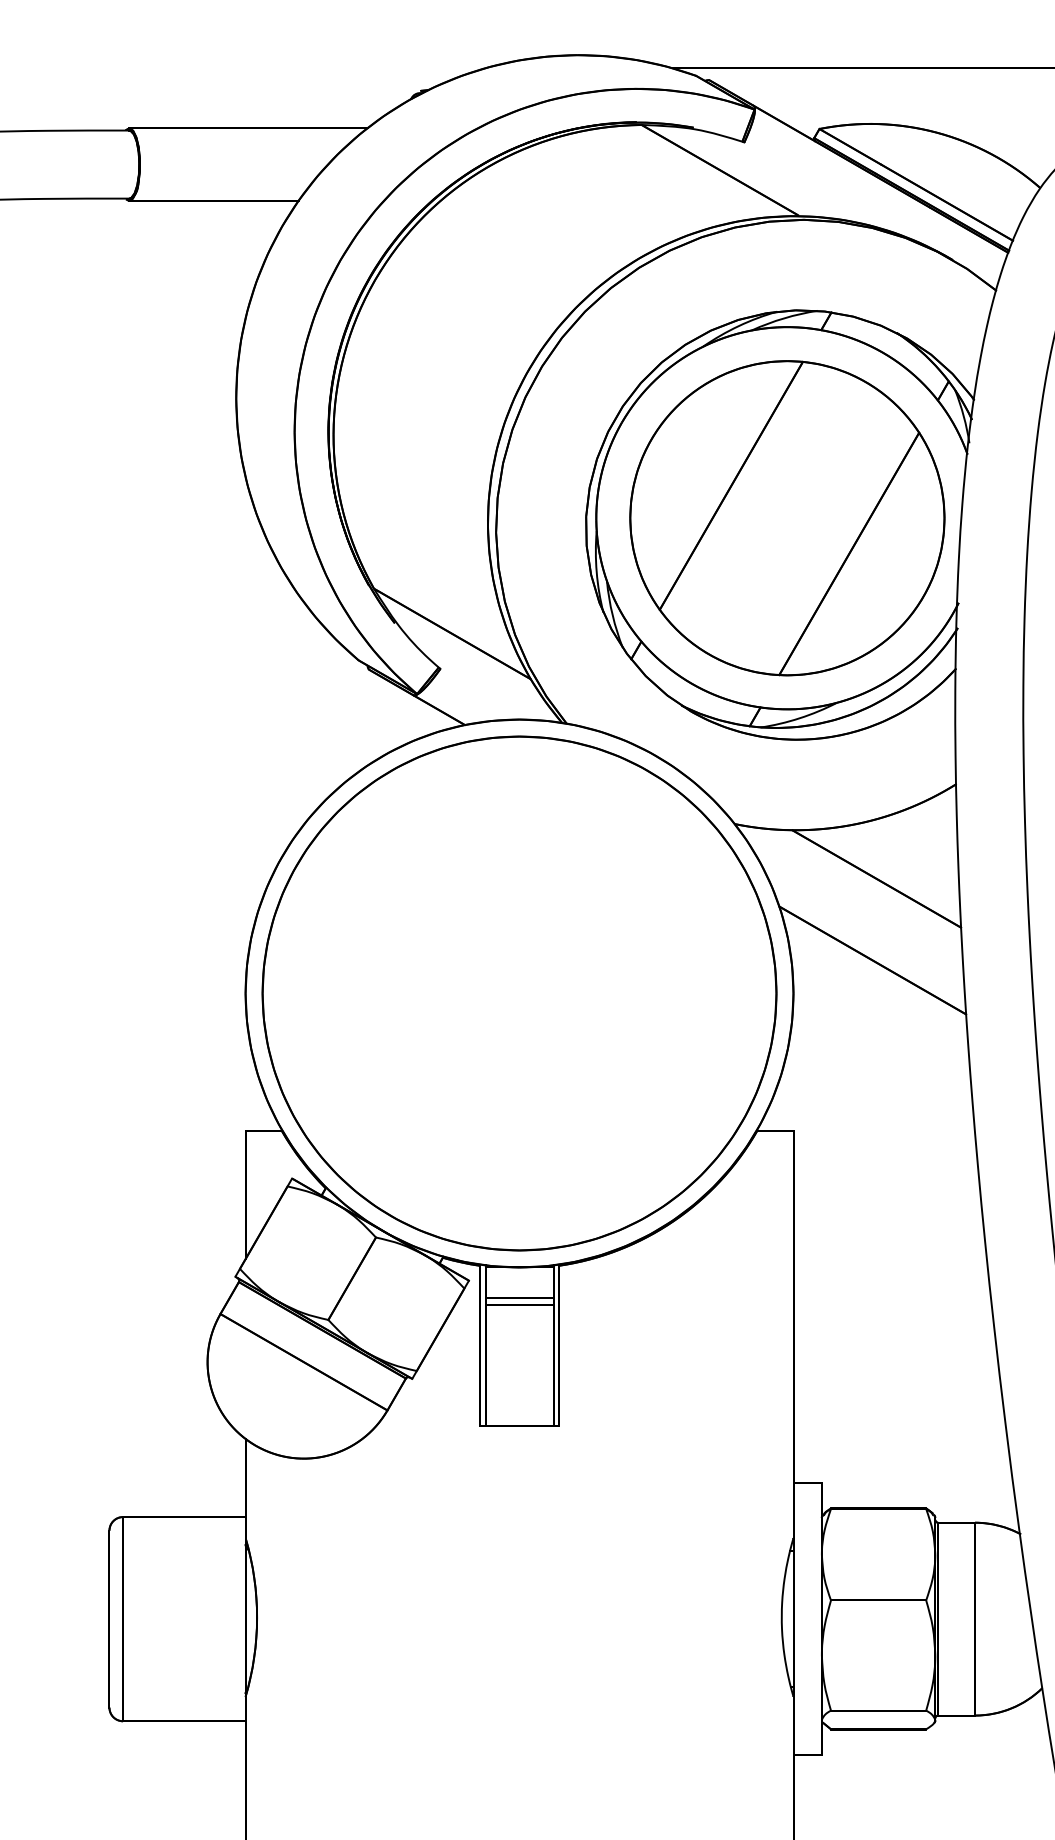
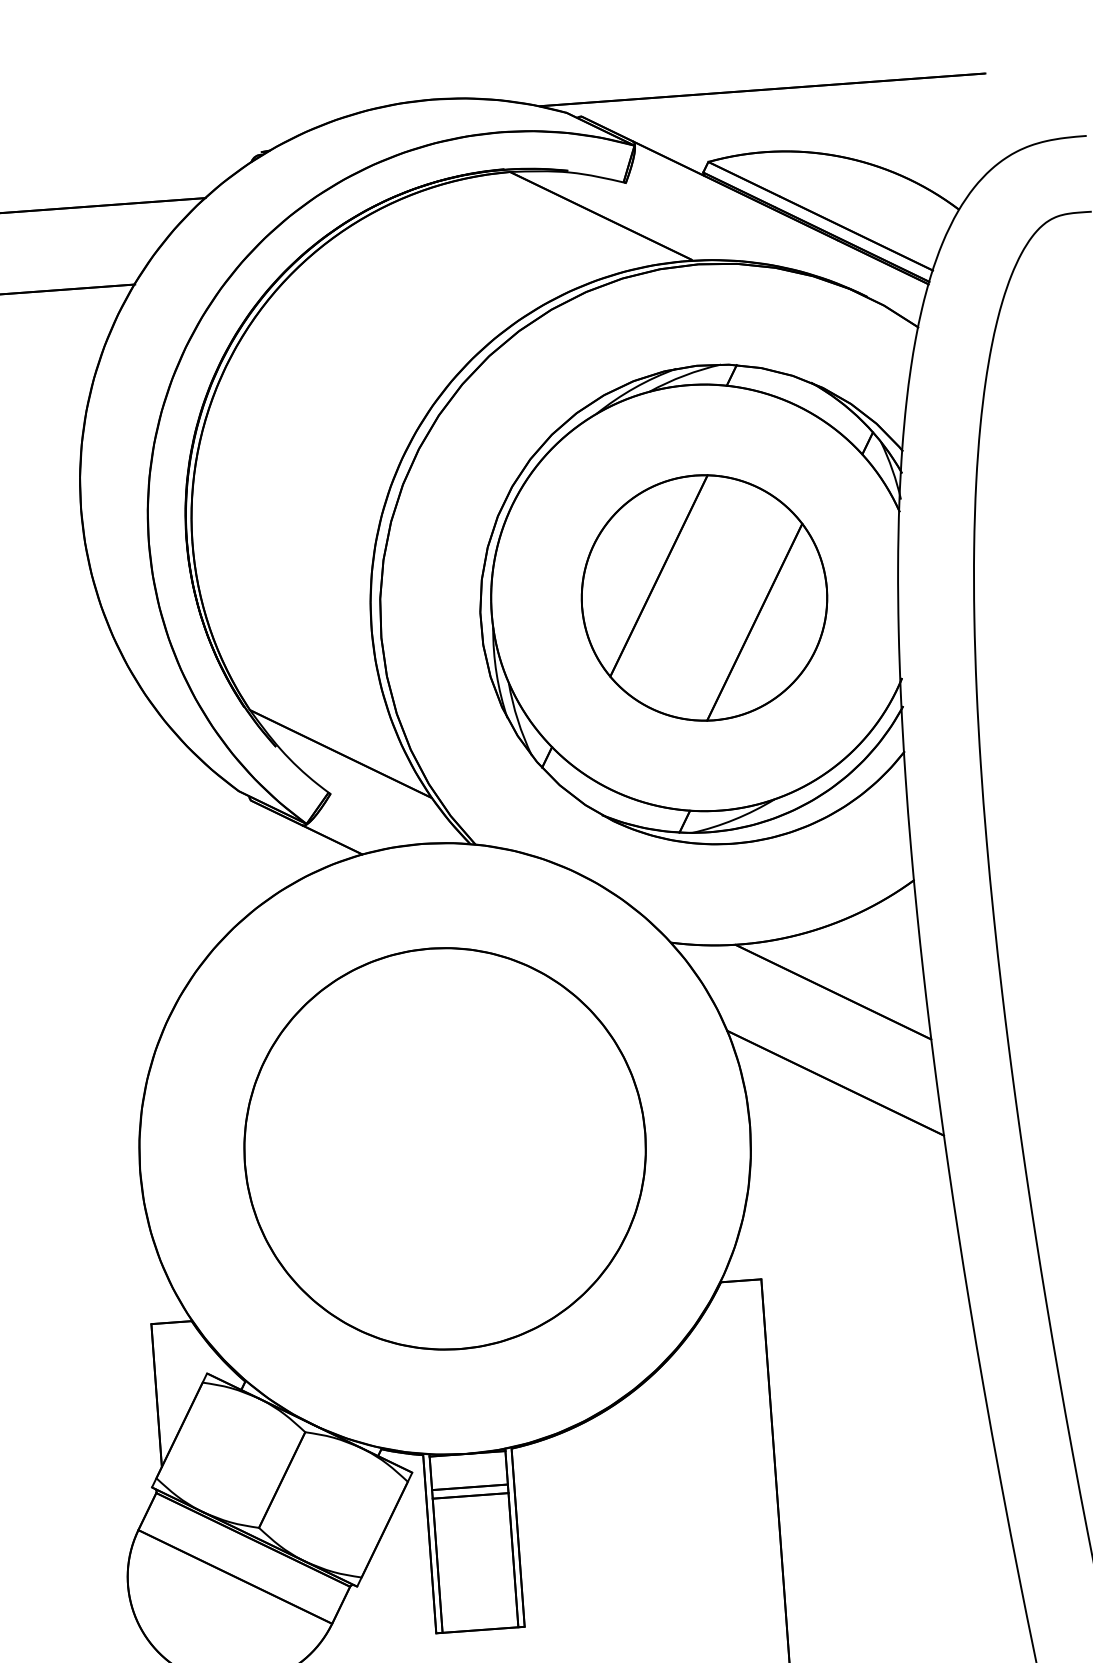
part: (787, 518) -> (704, 598), size x0.7
part: (519, 993) -> (445, 1148), size x0.7

